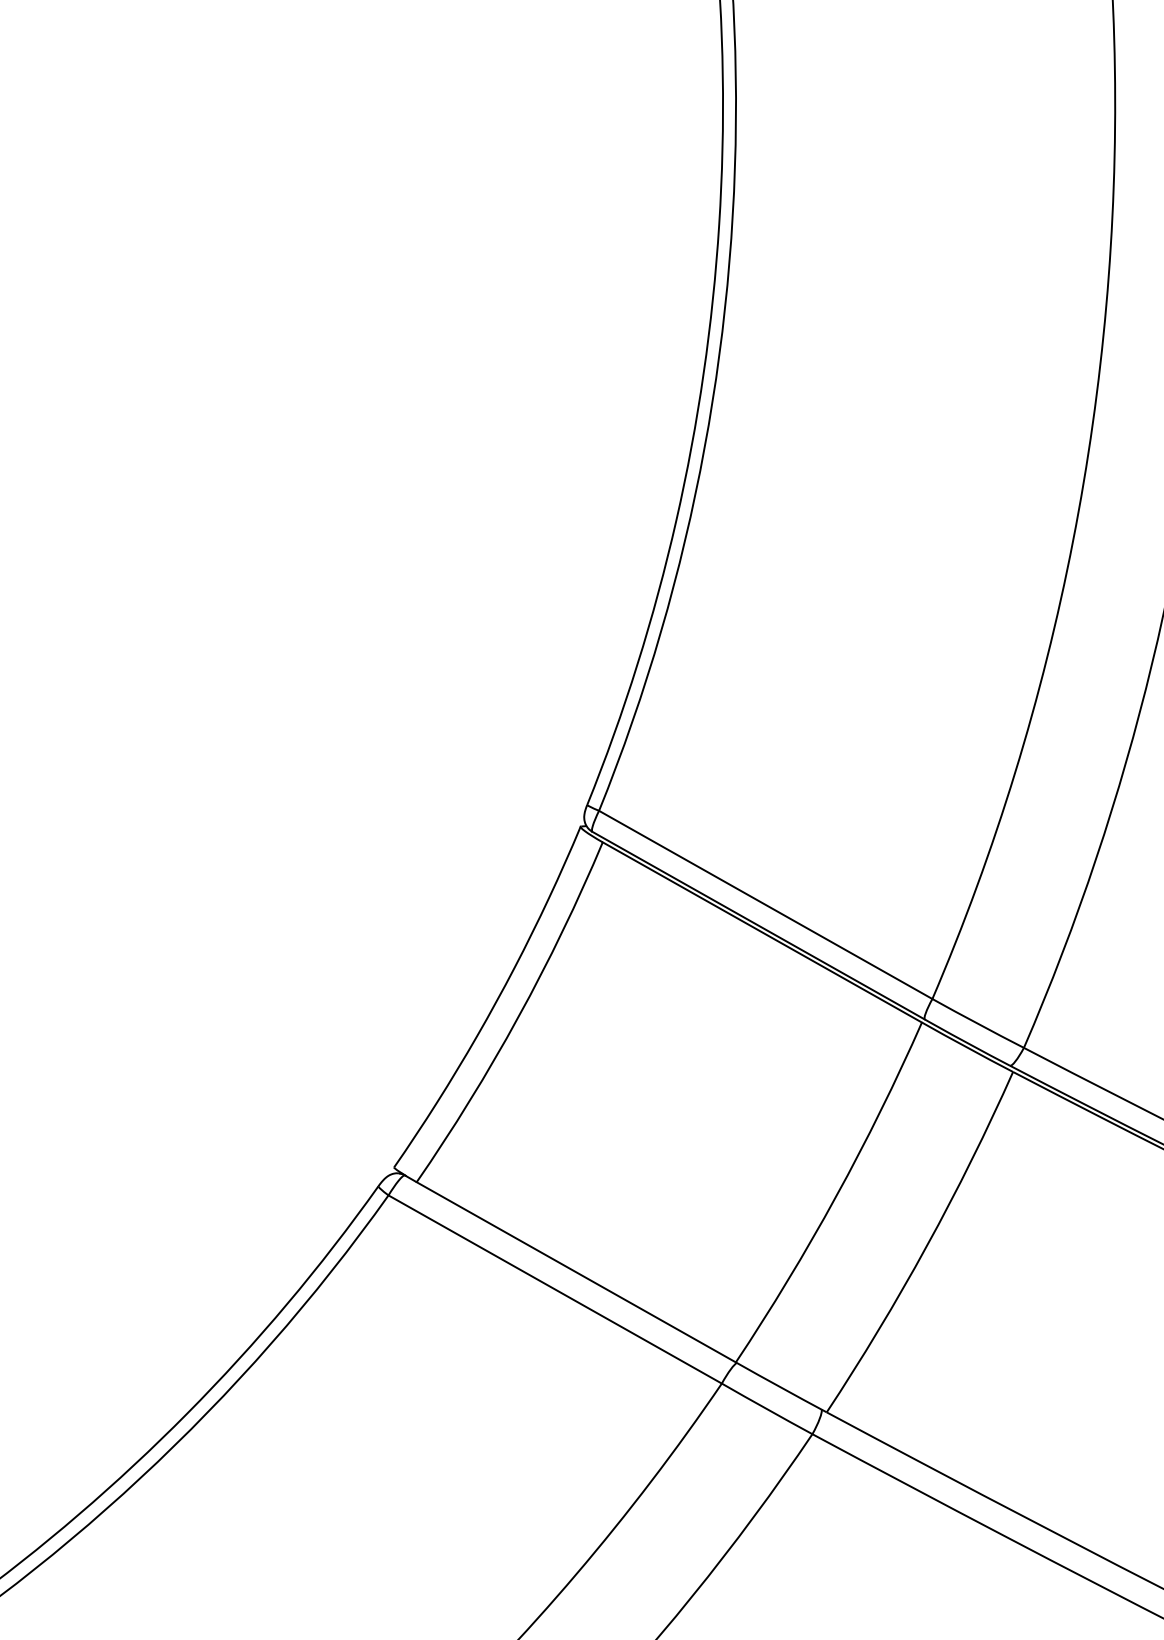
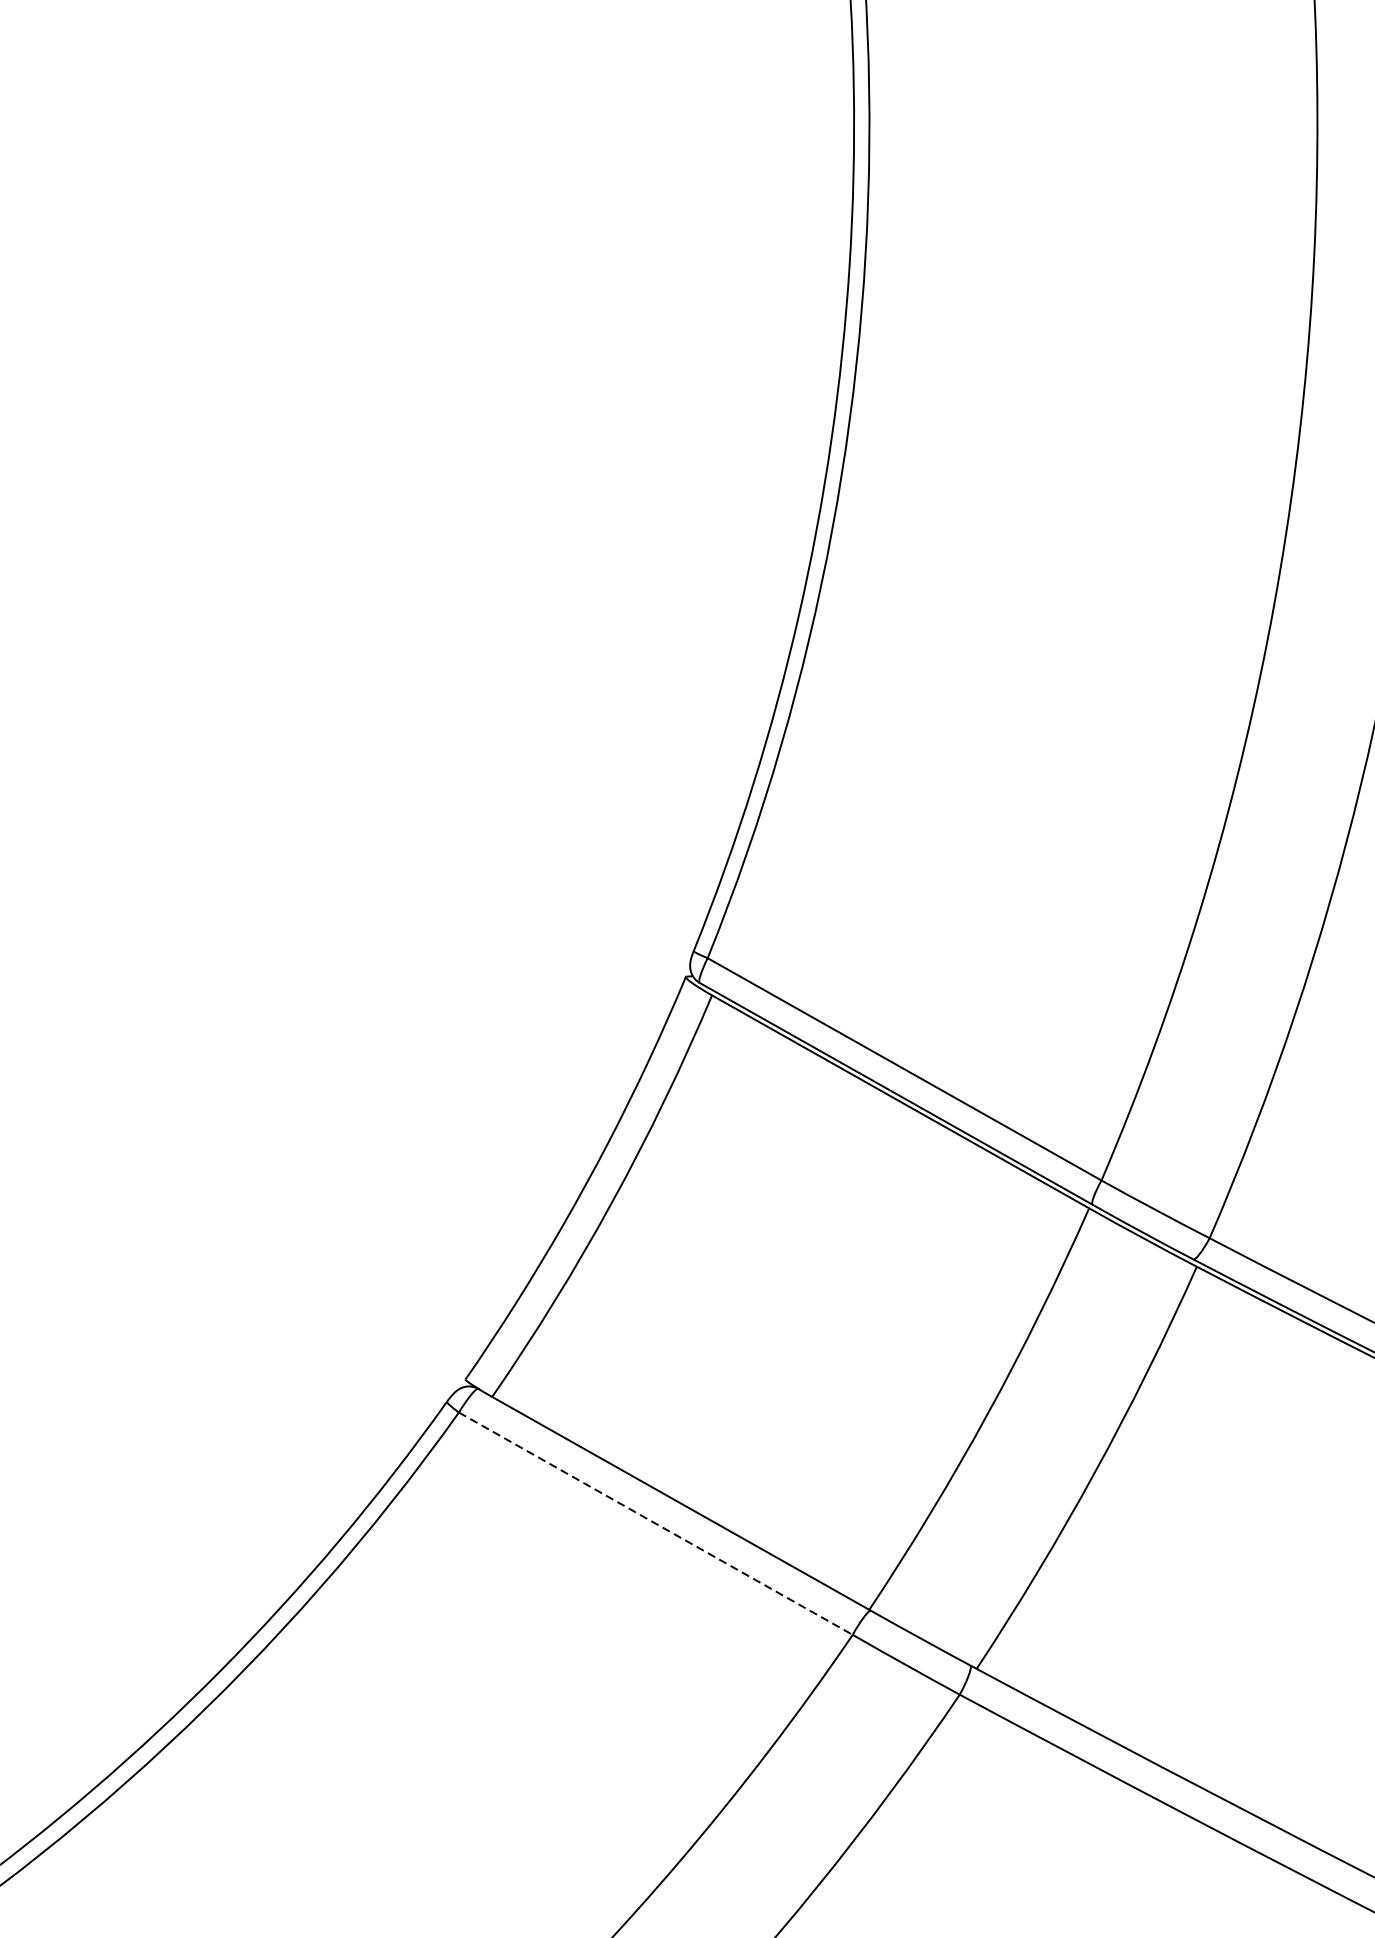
line: (555, 1289) -> (656, 1523), solid -> dashed

